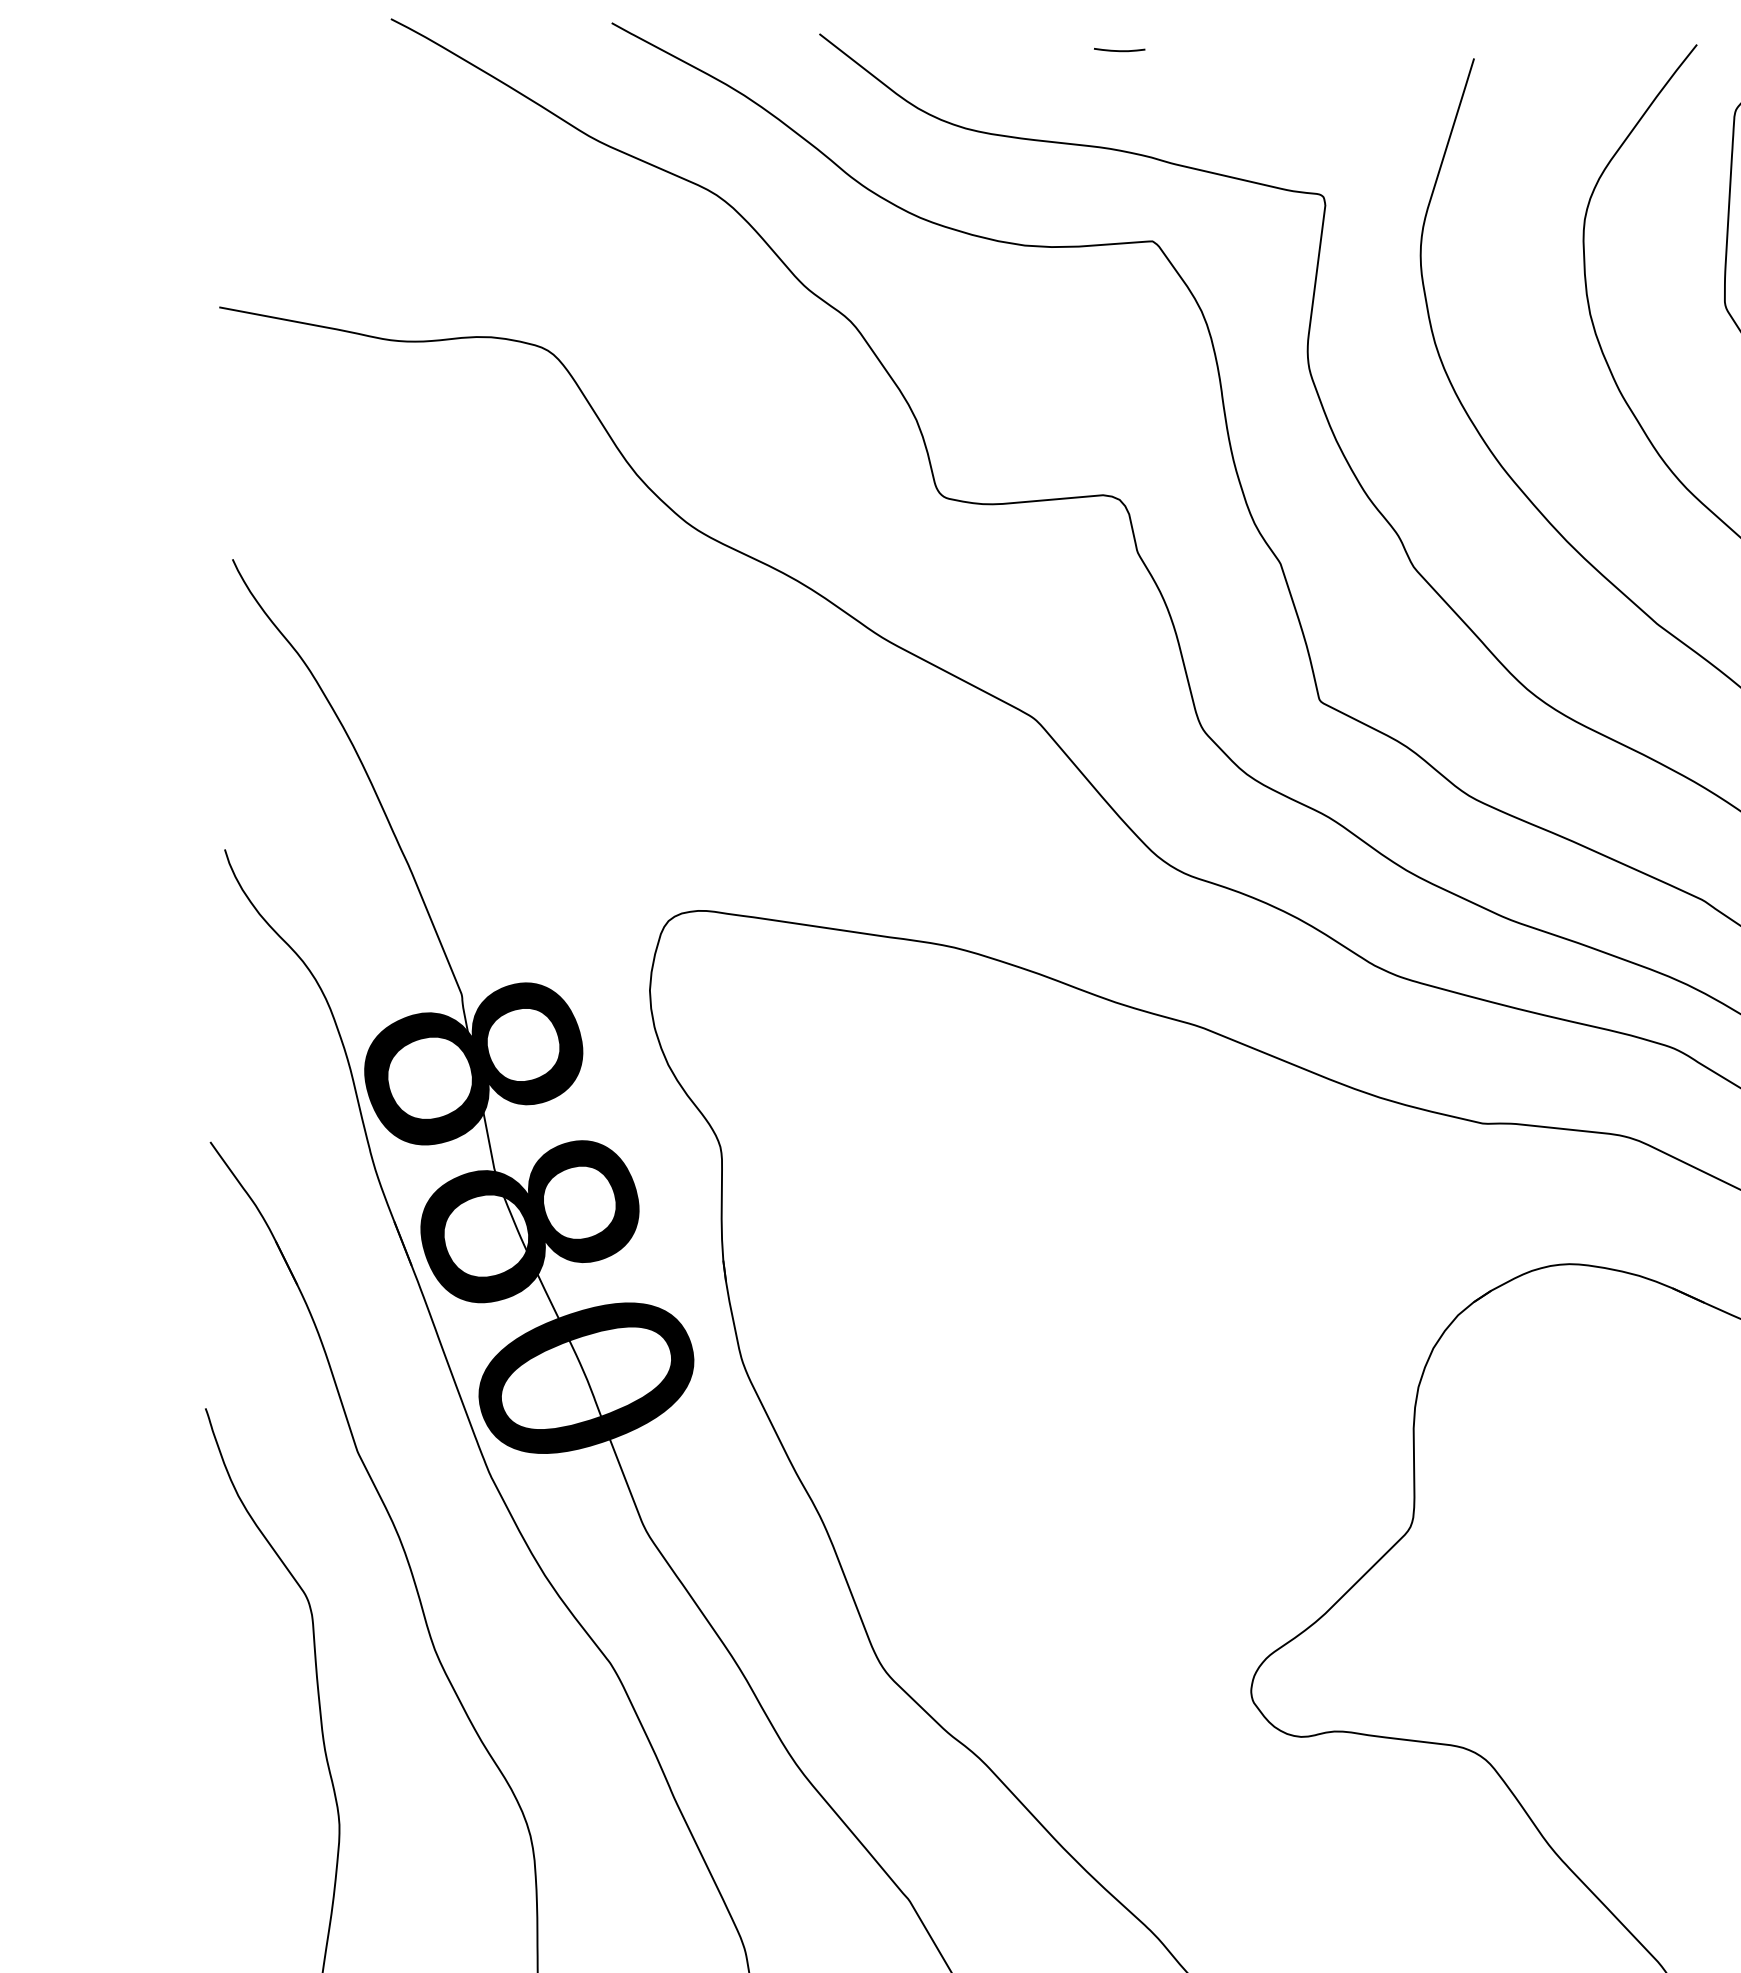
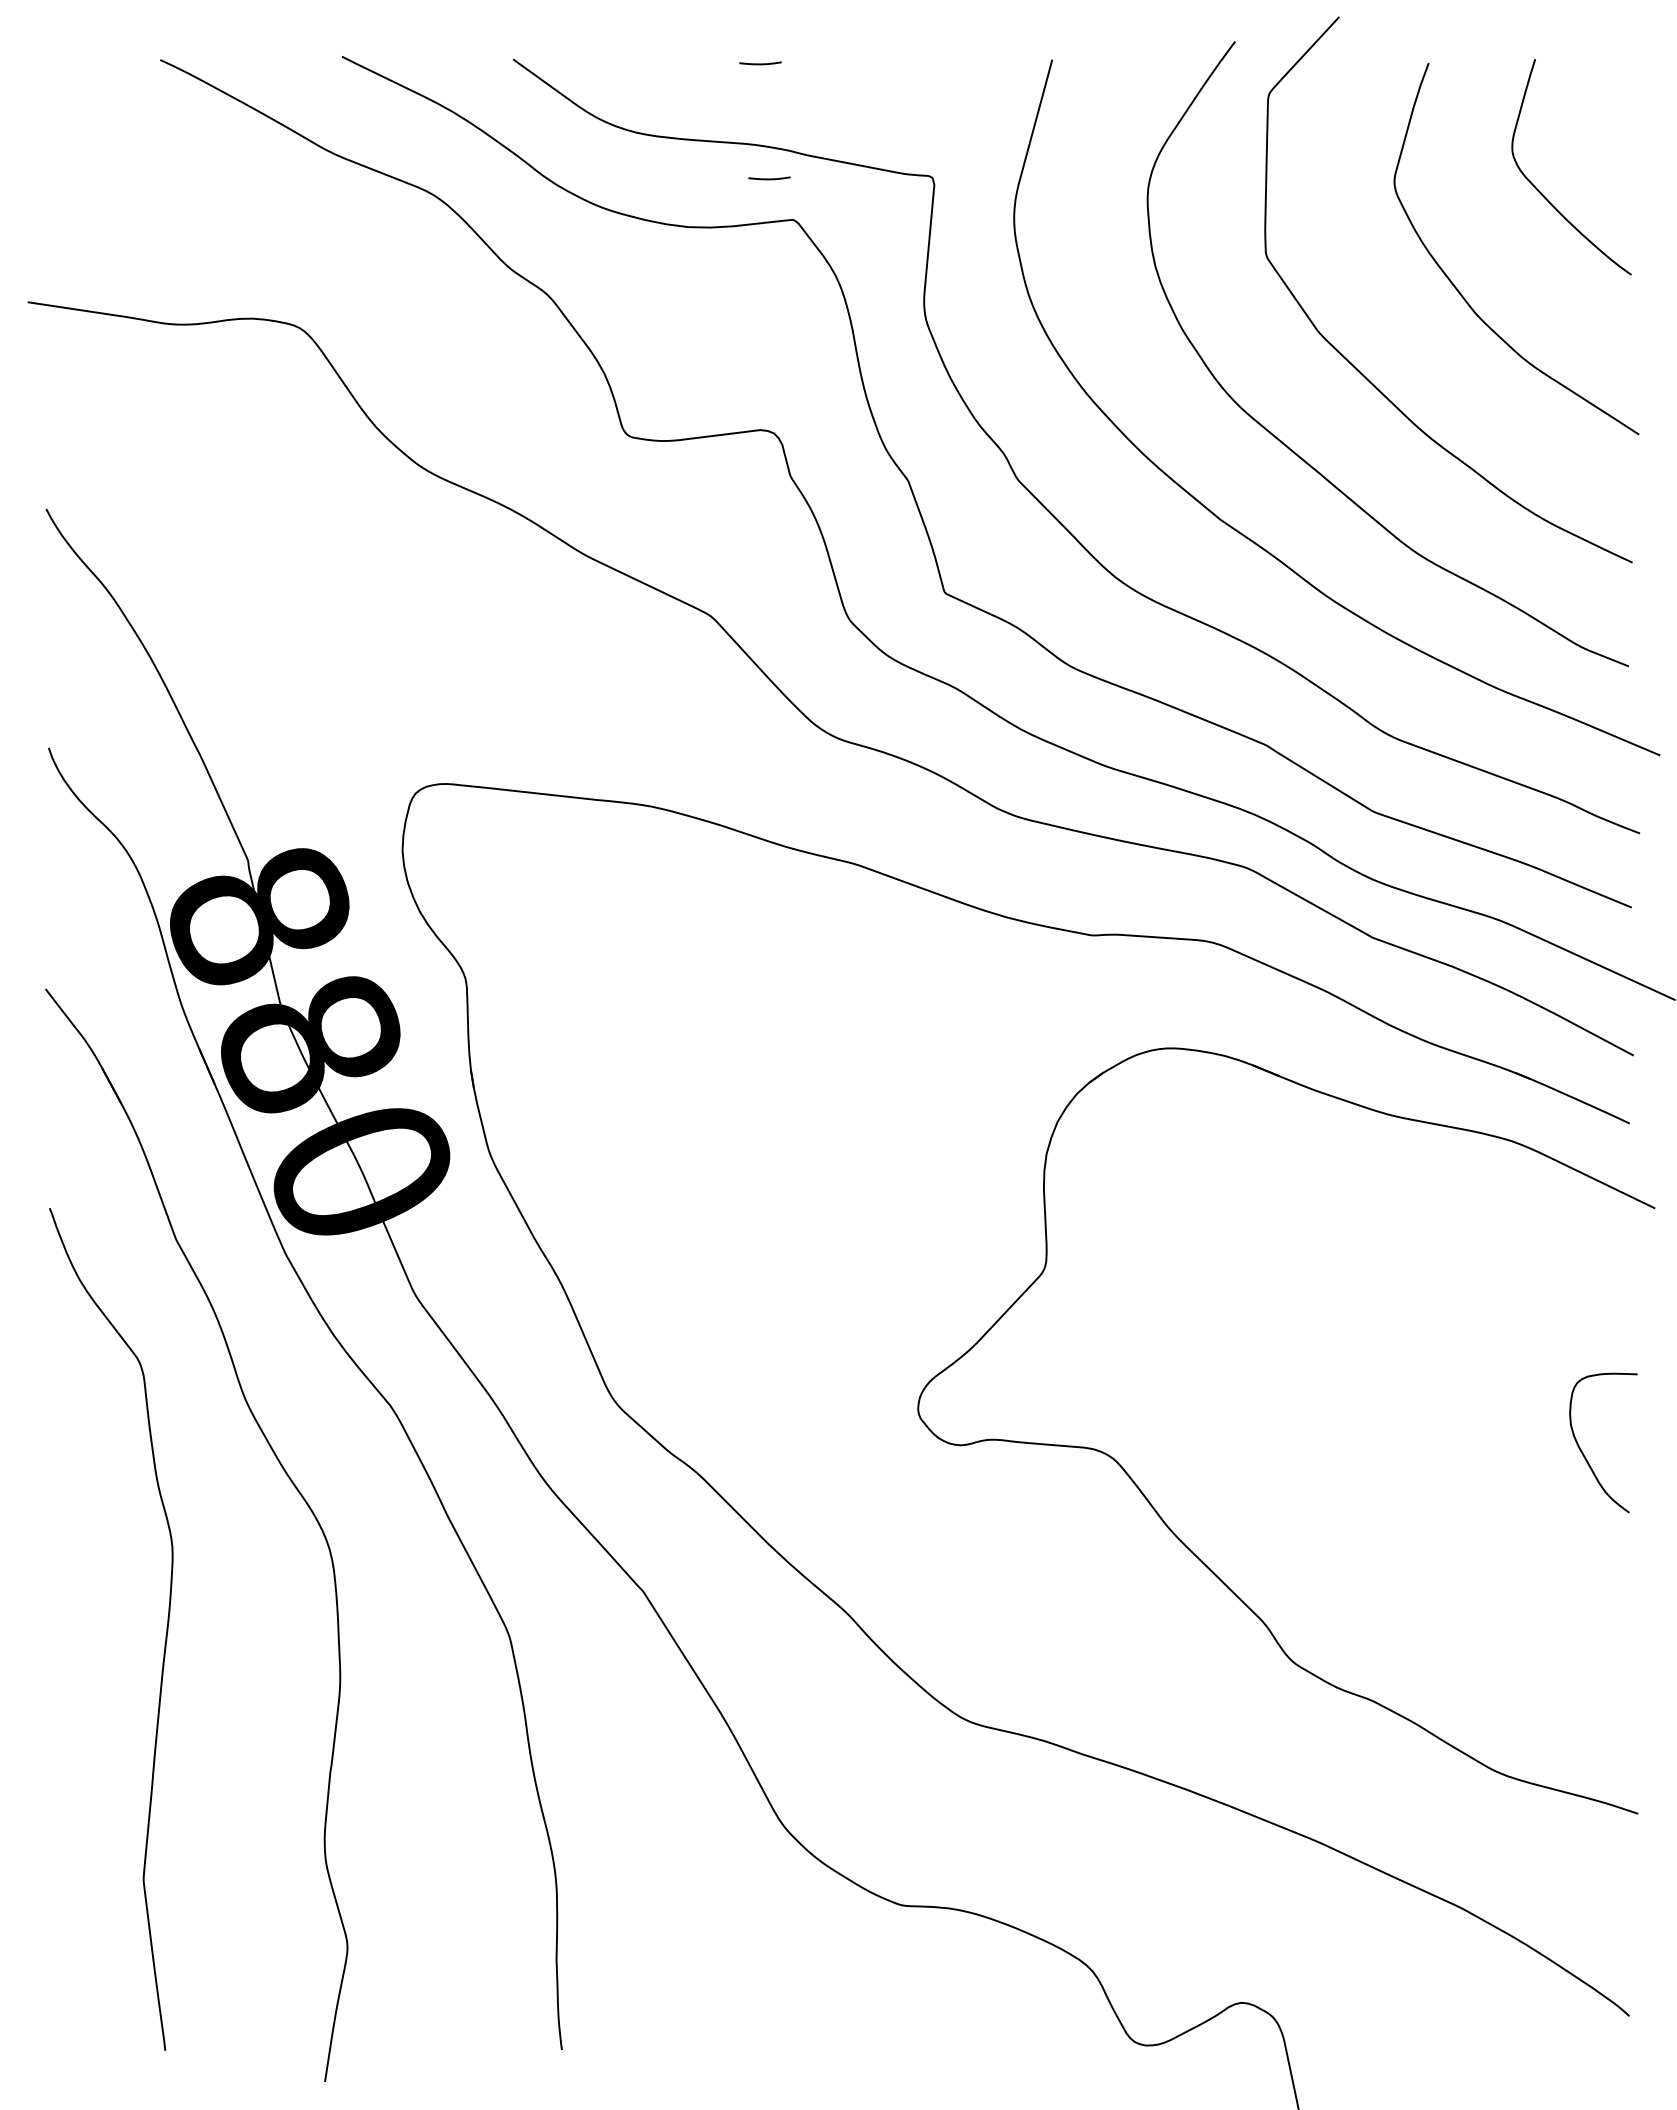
curve: (1125, 190) -> (769, 178), added

